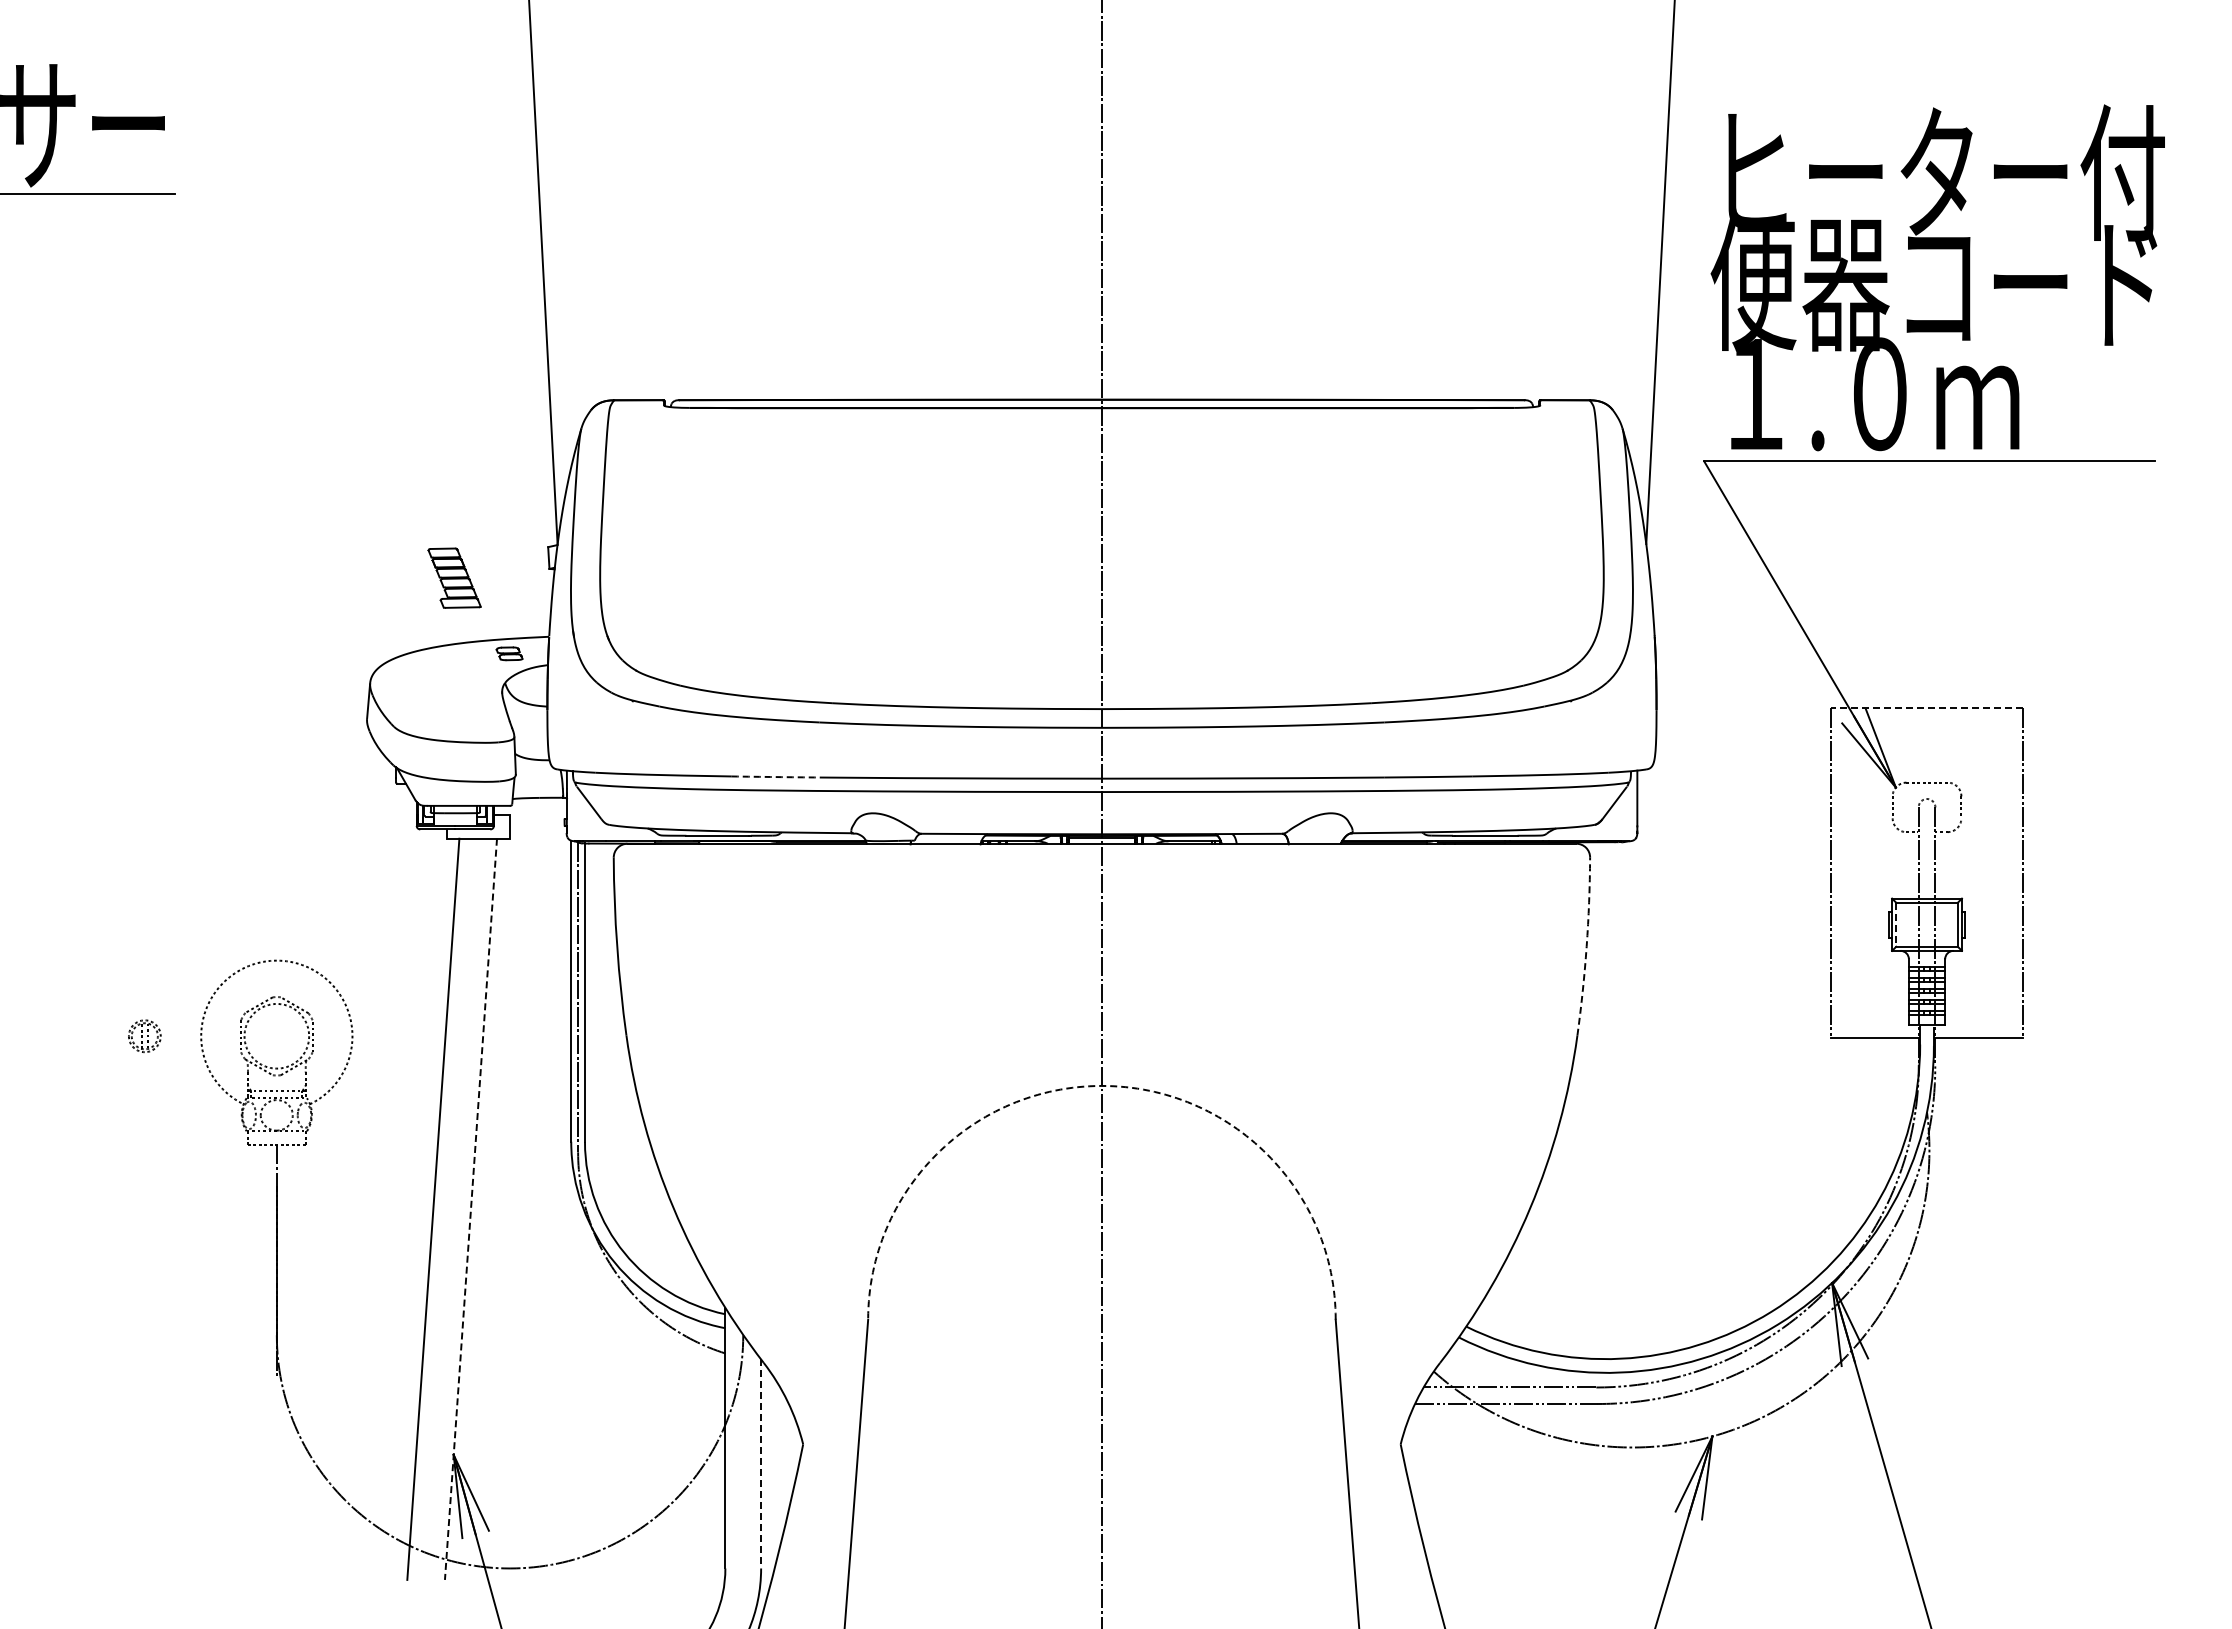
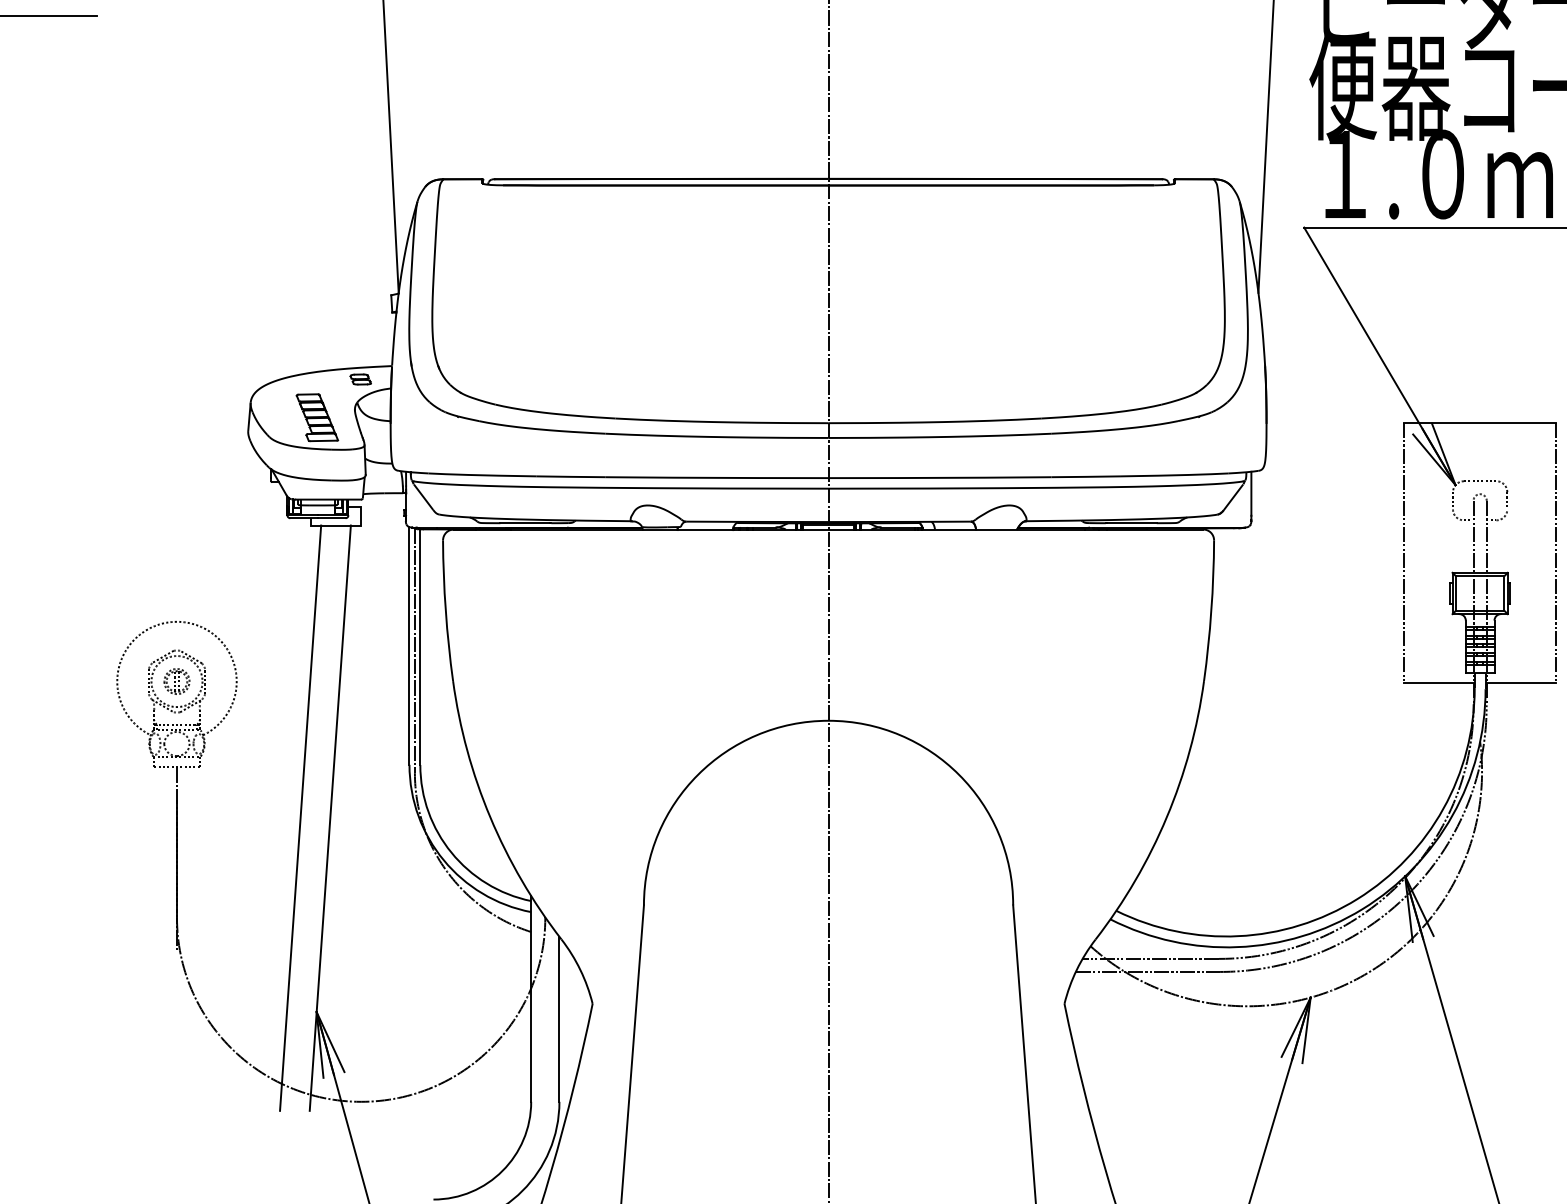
part: (454, 577) -> (317, 417), moved
line: (1926, 708) -> (1479, 422), dashed -> solid
arc: (775, 777) -> (570, 477), dashed -> solid
line: (1896, 925) -> (1456, 594), dashed -> solid
arc: (1586, 946) -> (1211, 610), dashed -> solid
part: (144, 1035) -> (176, 680), moved
arc: (1101, 1085) -> (828, 720), dashed -> solid
line: (470, 1209) -> (329, 818), dashed -> solid
line: (761, 1464) -> (559, 1019), dashed -> solid

